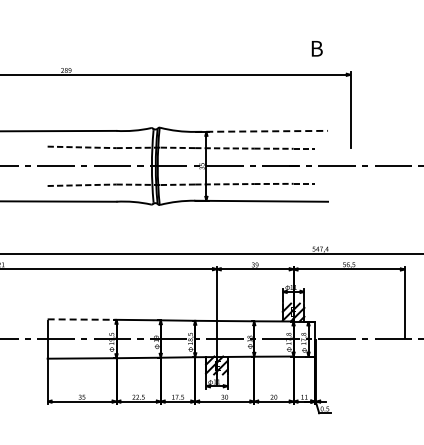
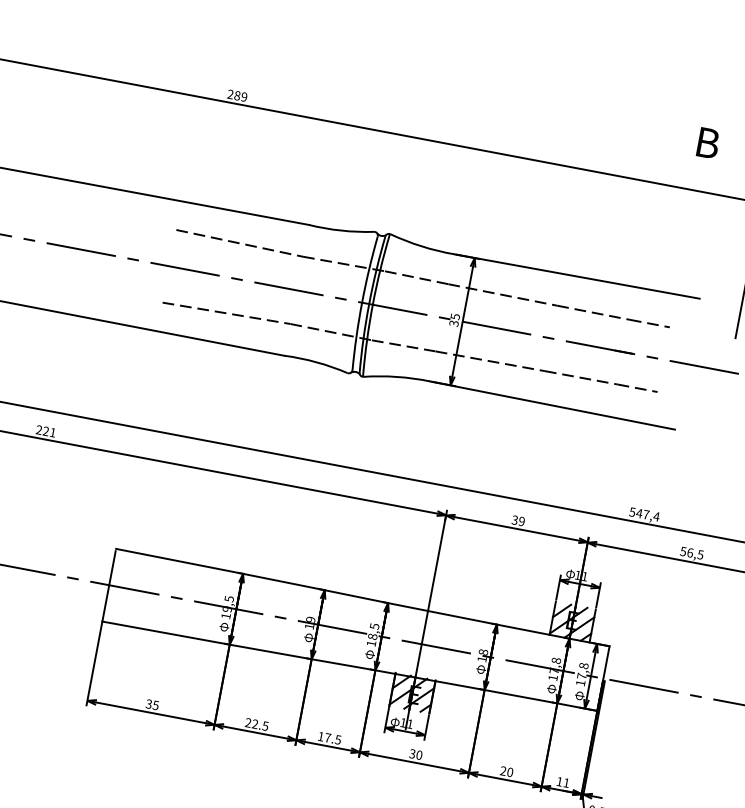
line: (262, 131) -> (578, 276), dashed -> solid
line: (82, 319) -> (180, 561), dashed -> solid

